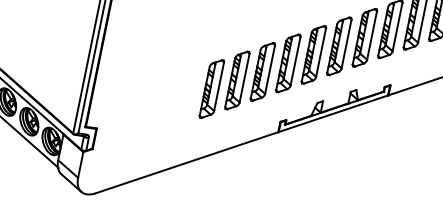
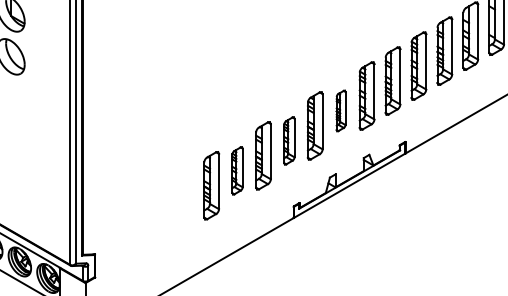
part: (338, 45) -> (340, 110), size x0.6
part: (288, 63) -> (289, 140), size x0.7
part: (237, 80) -> (237, 170), size x0.7

